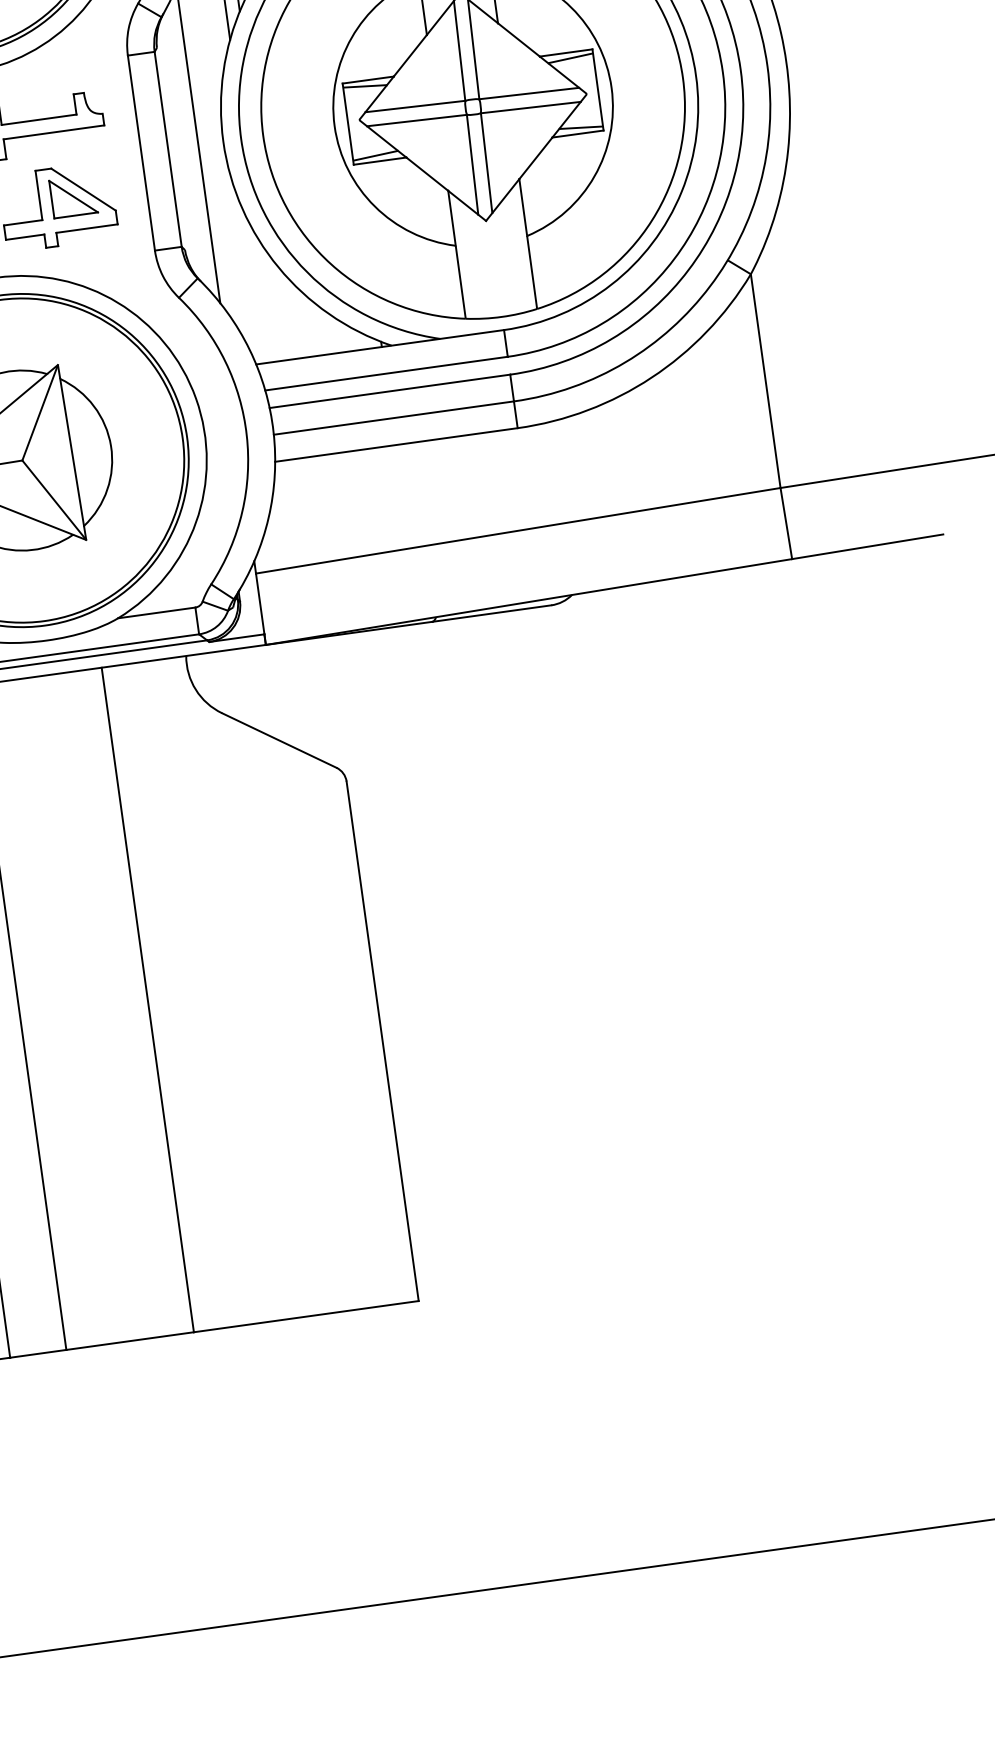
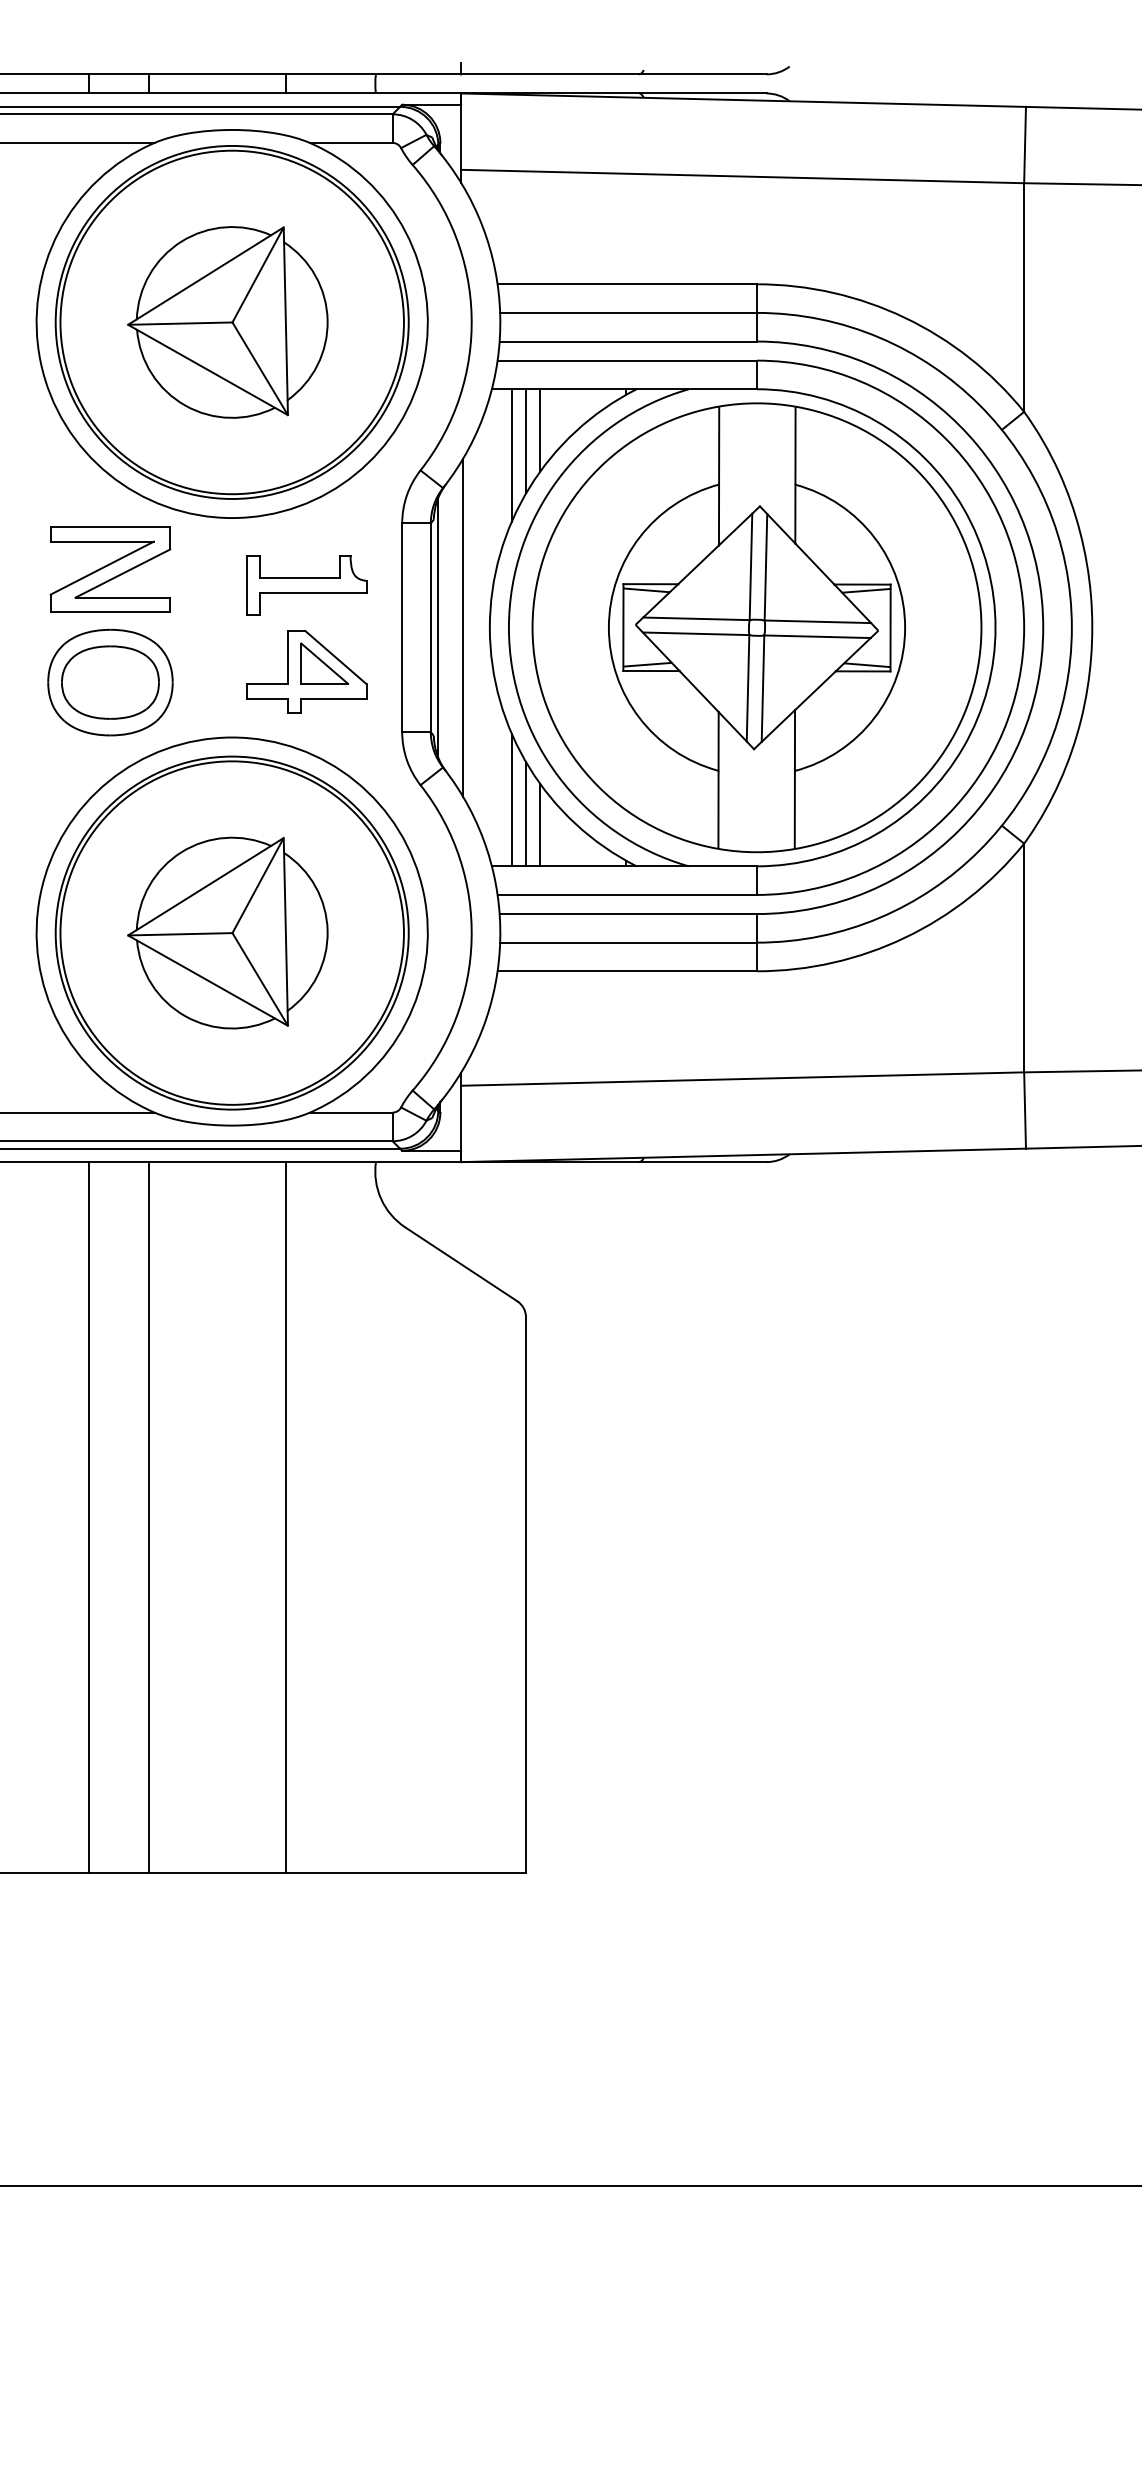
line: (175, 148) -> (438, 627), added
line: (265, 299) -> (511, 799), added
line: (281, 311) -> (526, 814), added
line: (296, 319) -> (540, 825), added

